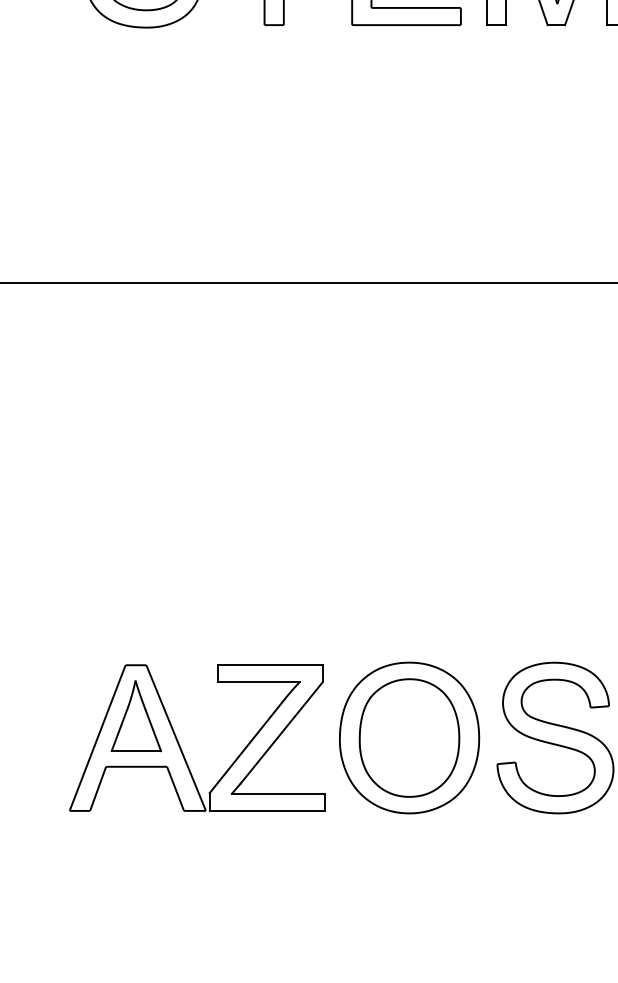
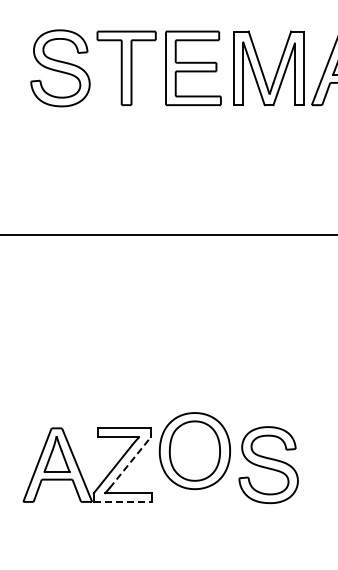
line: (281, 732) -> (130, 462), solid -> dashed
part: (408, 738) -> (194, 451), moved
line: (268, 810) -> (123, 501), solid -> dashed

